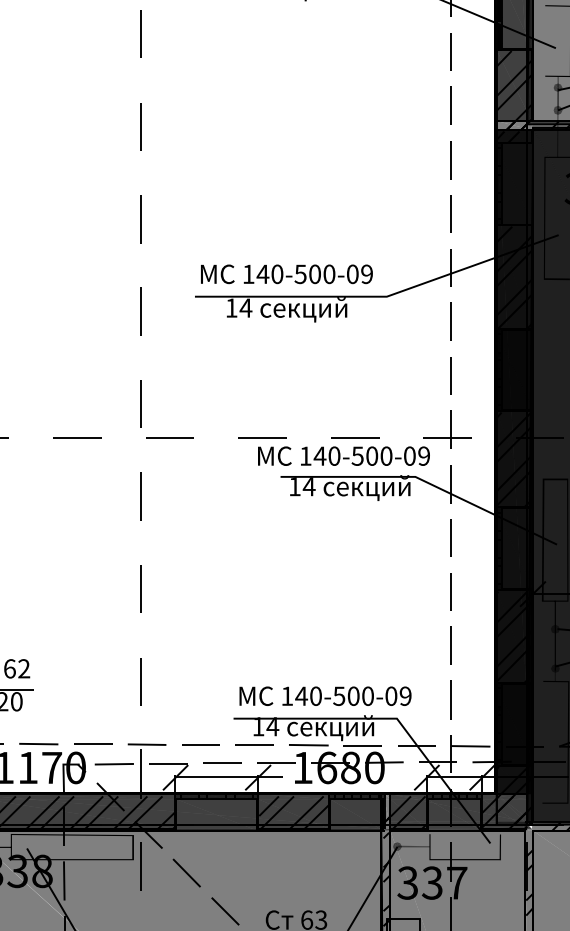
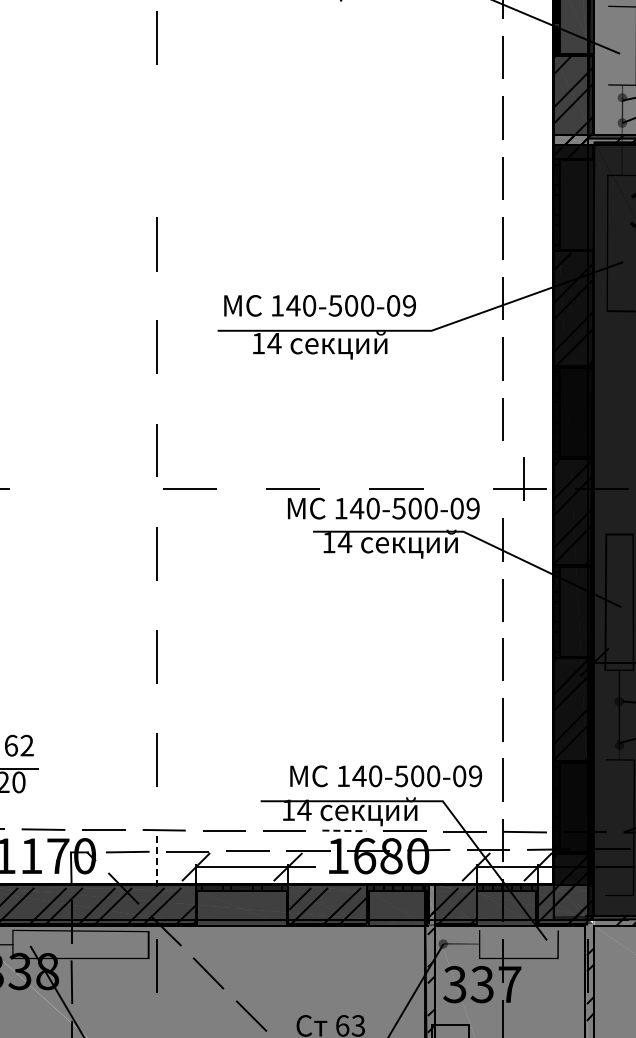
line: (140, 126) -> (156, 140), removed
part: (446, 429) -> (519, 478), moved
line: (77, 438) -> (86, 488), removed
text: (324, 696) -> (385, 776), moved
line: (309, 744) -> (345, 830), solid -> dashed
line: (141, 774) -> (157, 863), solid -> dashed

